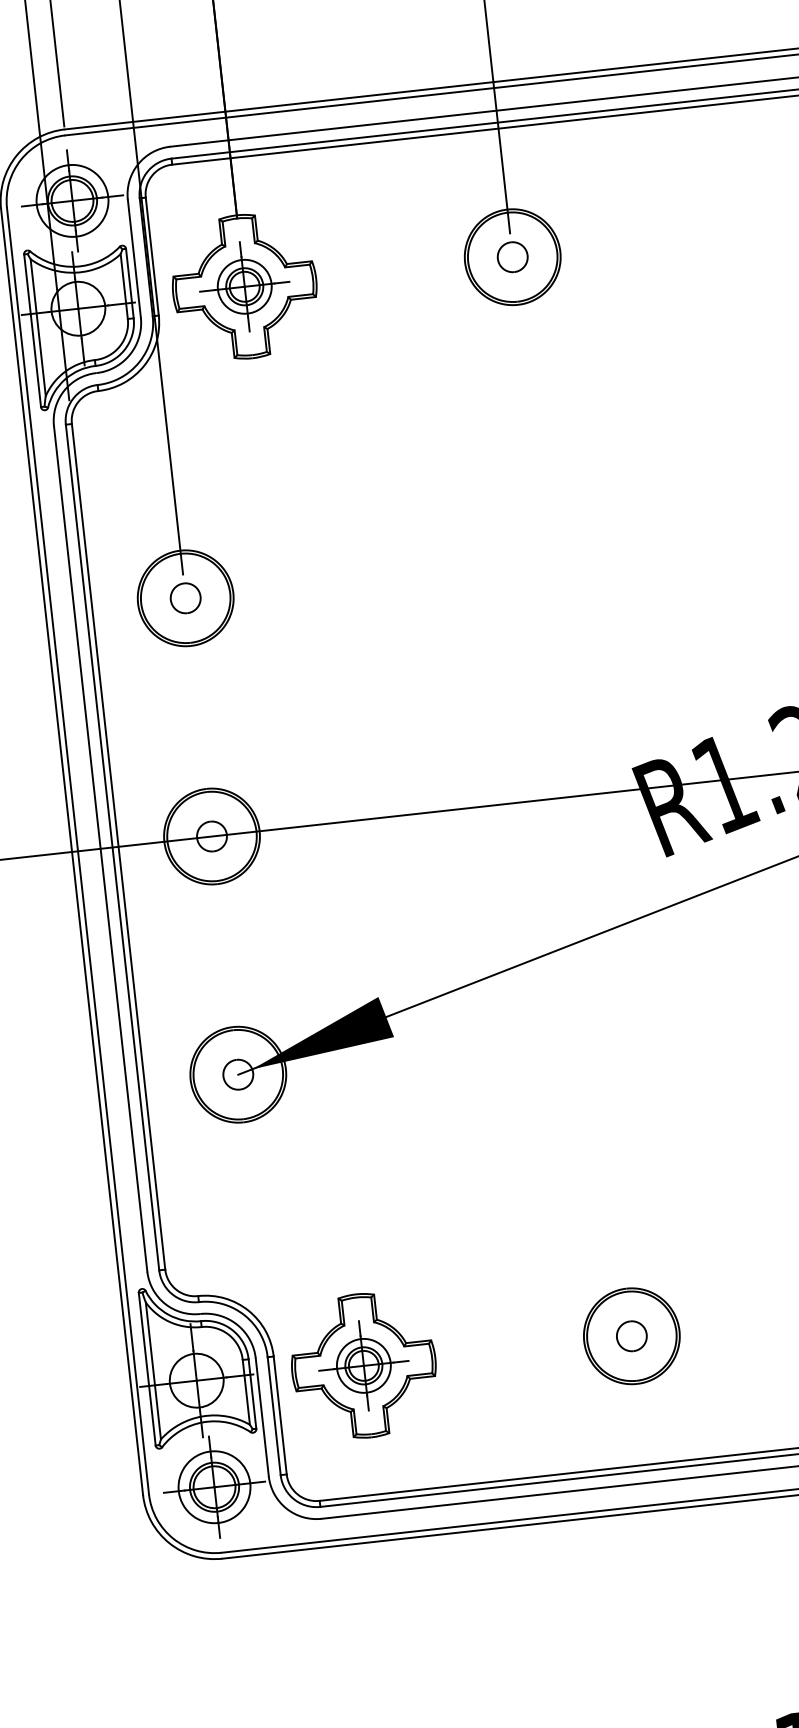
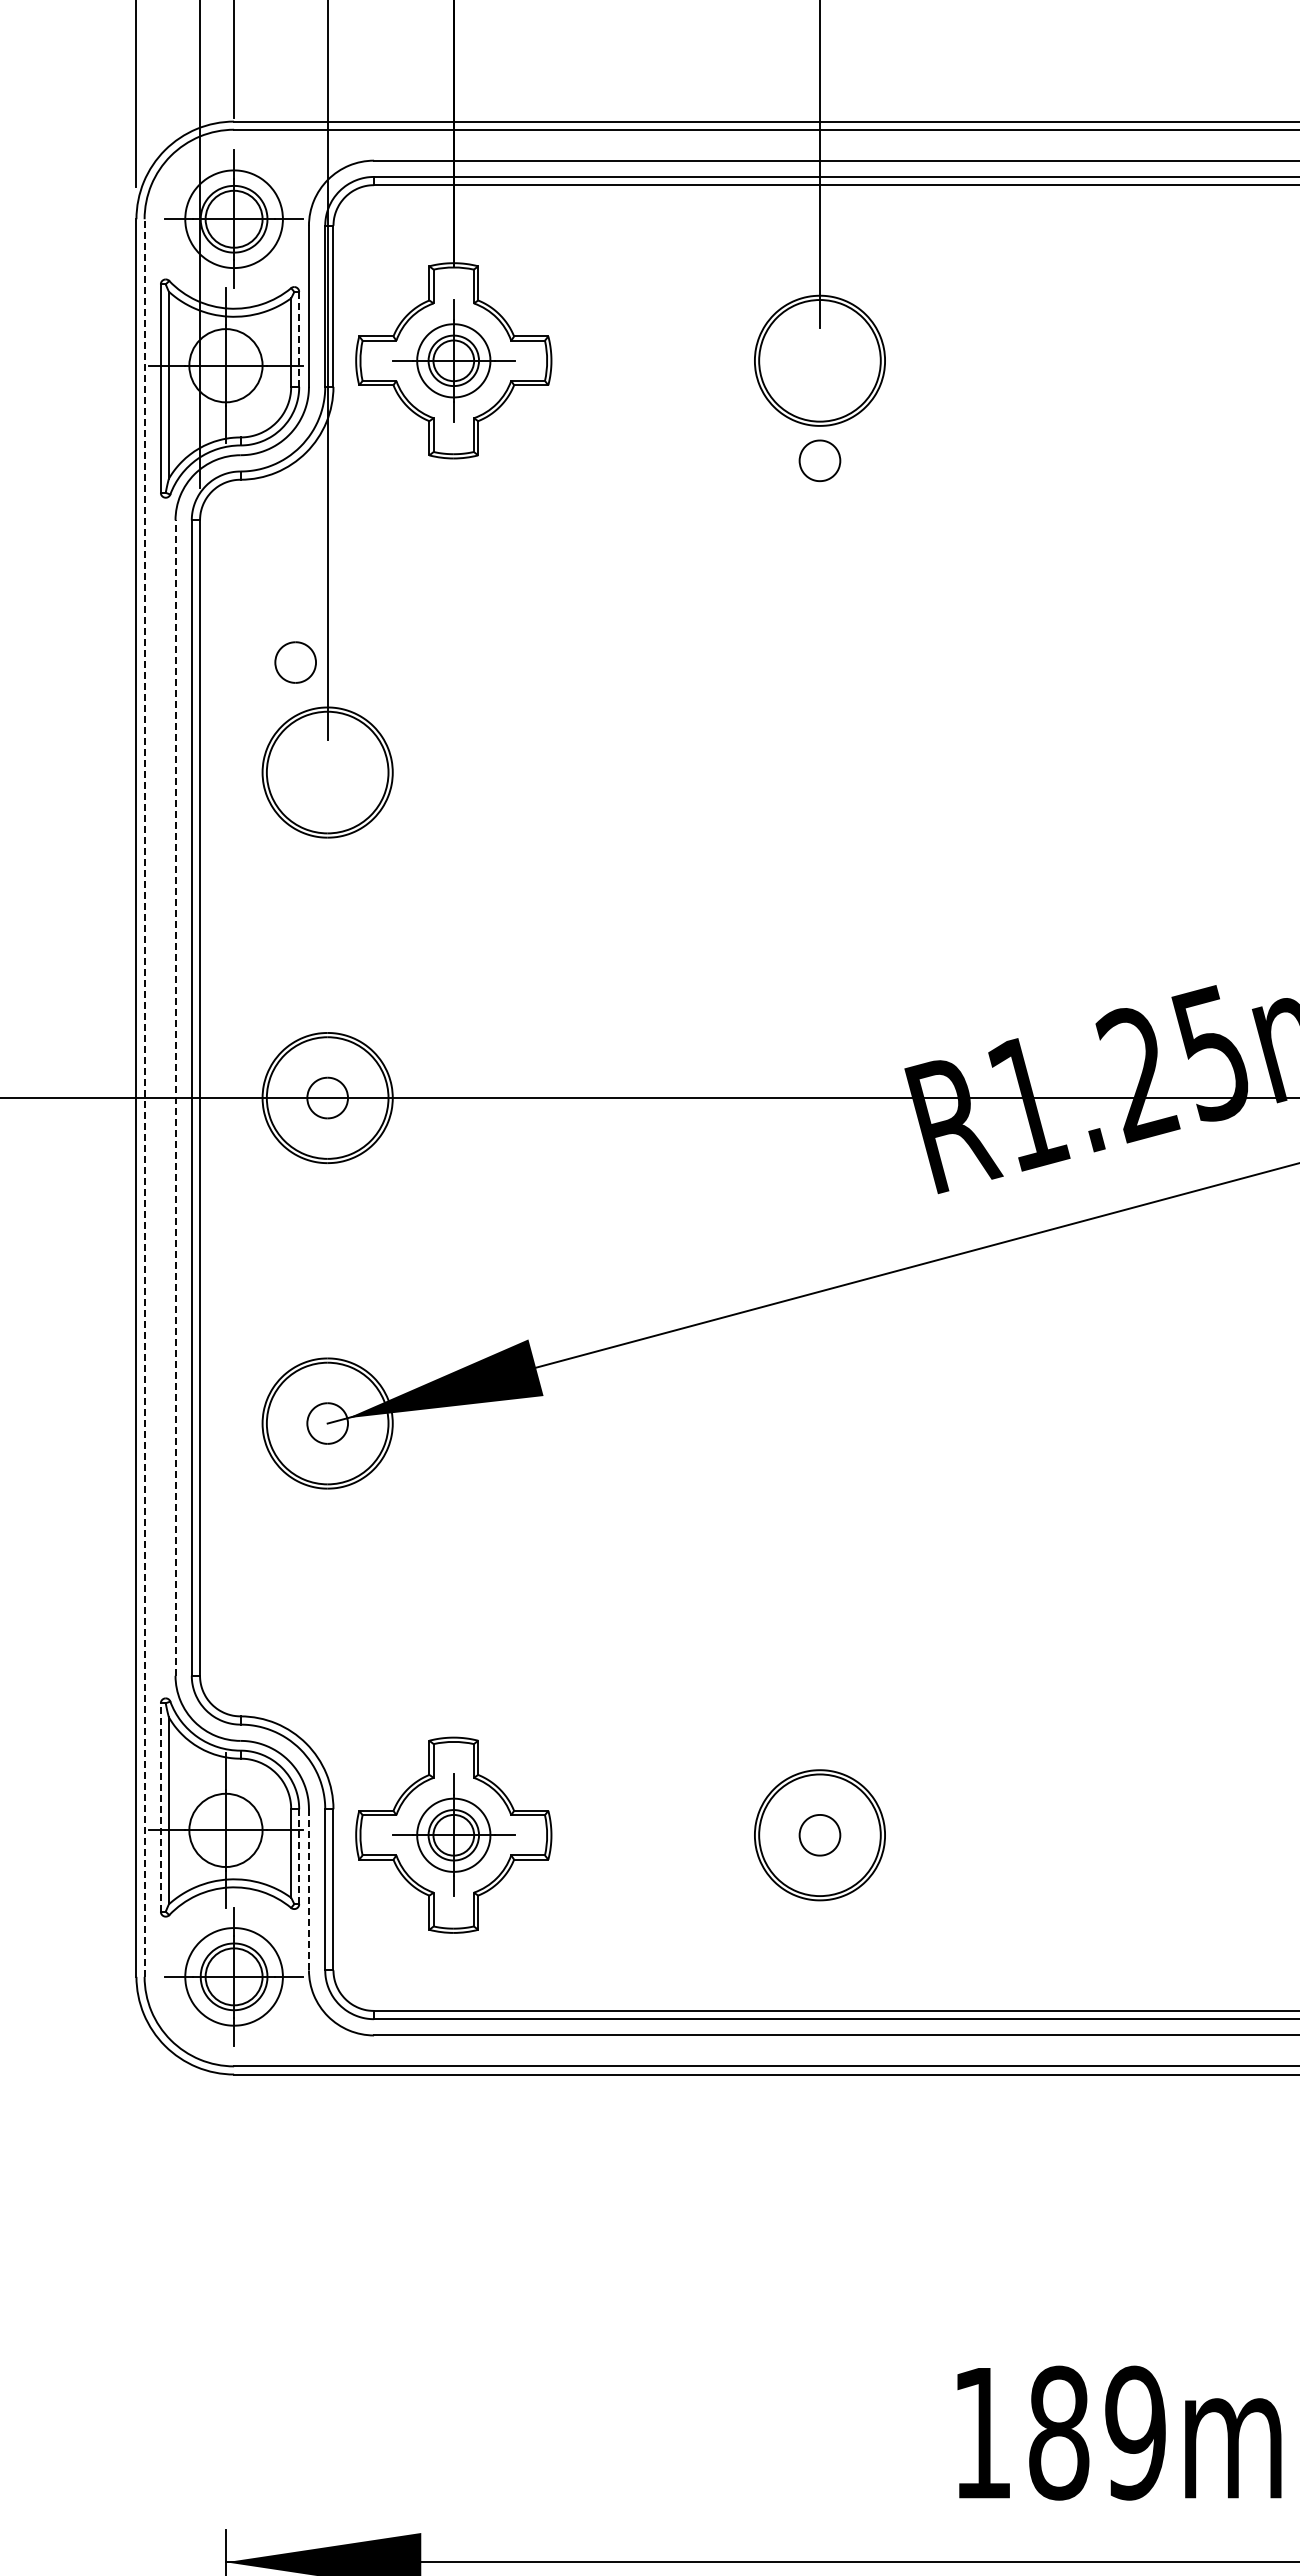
part: (512, 257) -> (819, 460), moved
line: (130, 283) -> (299, 339), solid -> dashed
part: (185, 598) -> (295, 662), moved
line: (100, 849) -> (175, 1098), solid -> dashed
line: (77, 851) -> (144, 1098), solid -> dashed
line: (146, 1369) -> (160, 1807), solid -> dashed
line: (252, 1394) -> (299, 1857), solid -> dashed
line: (261, 1417) -> (308, 1889), solid -> dashed

